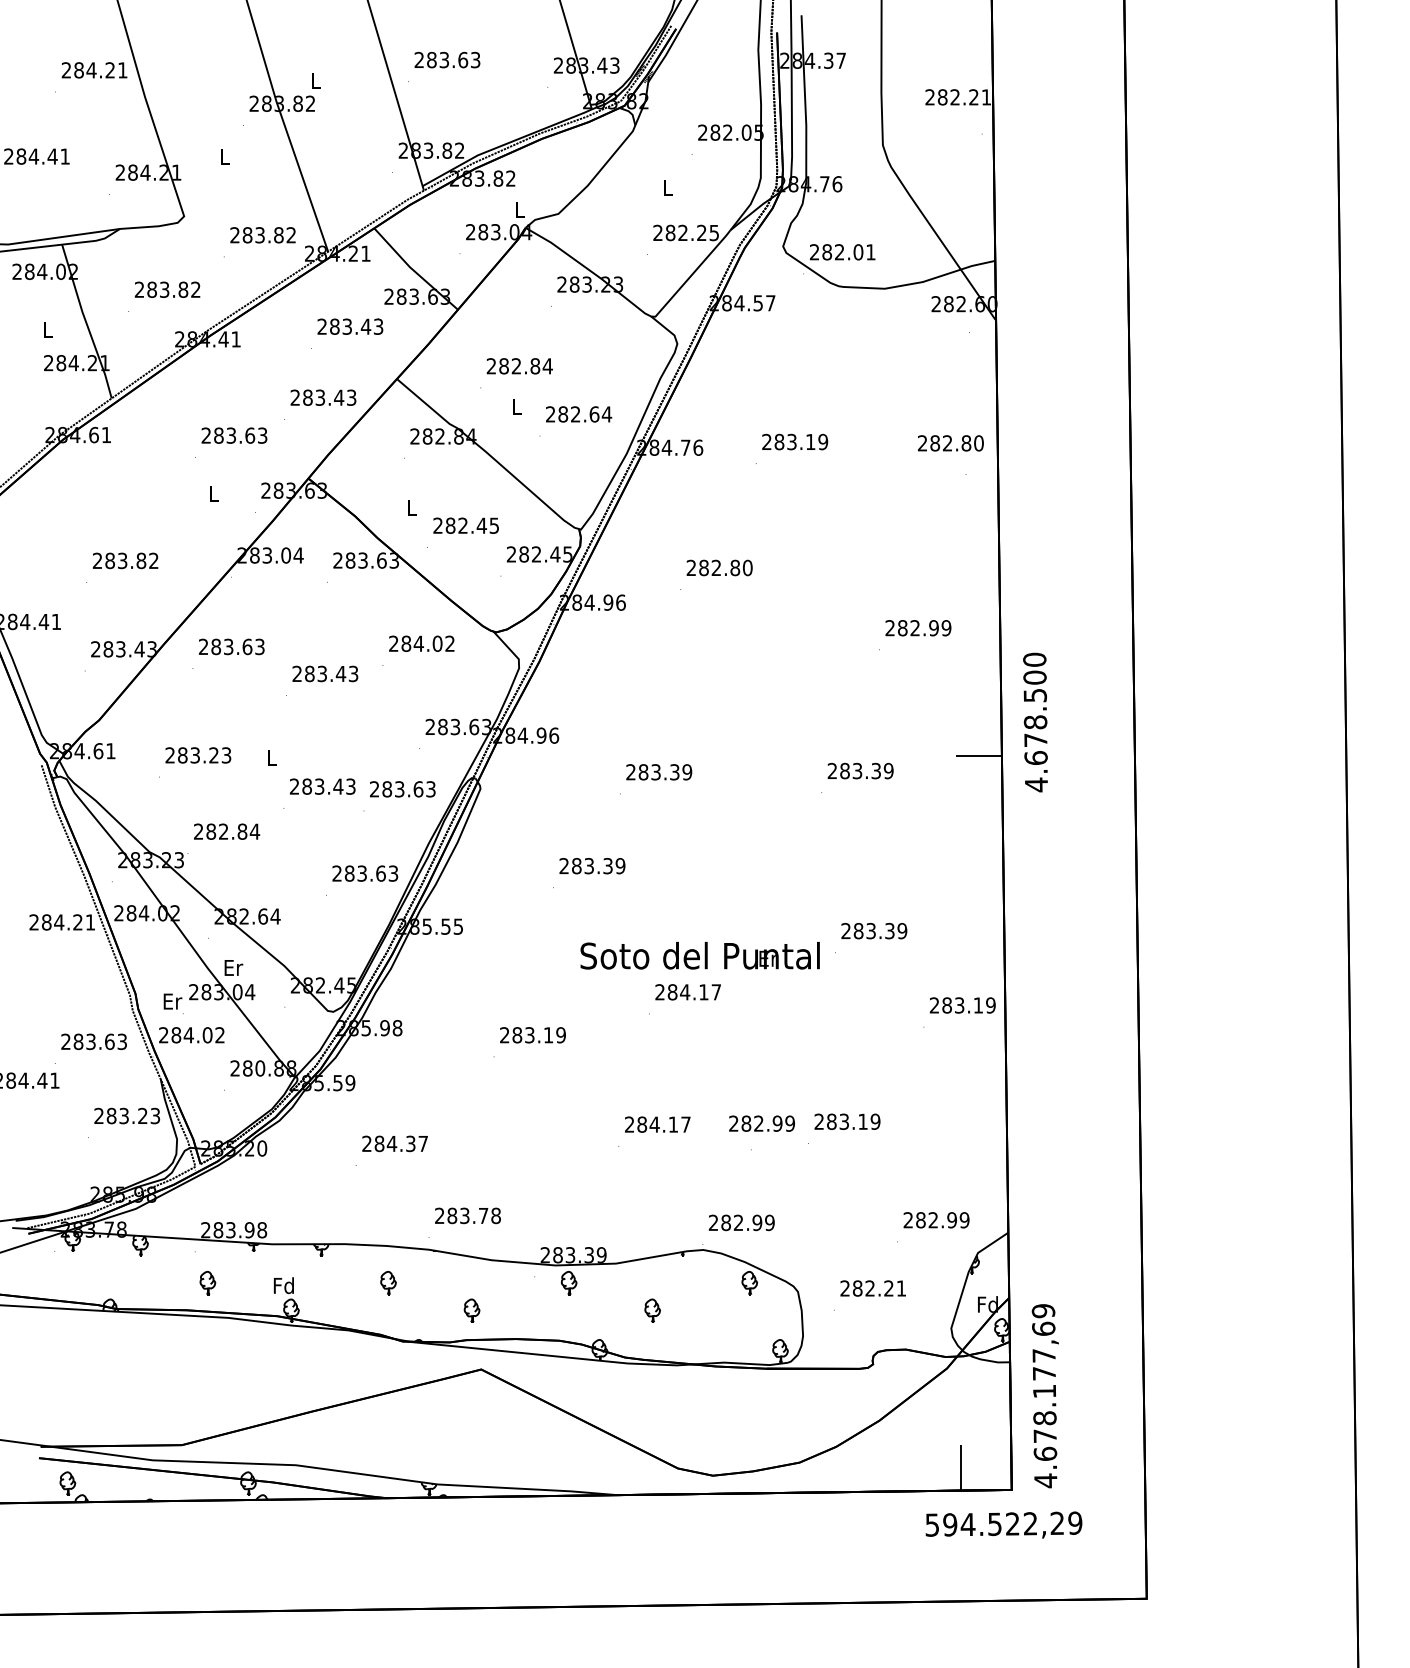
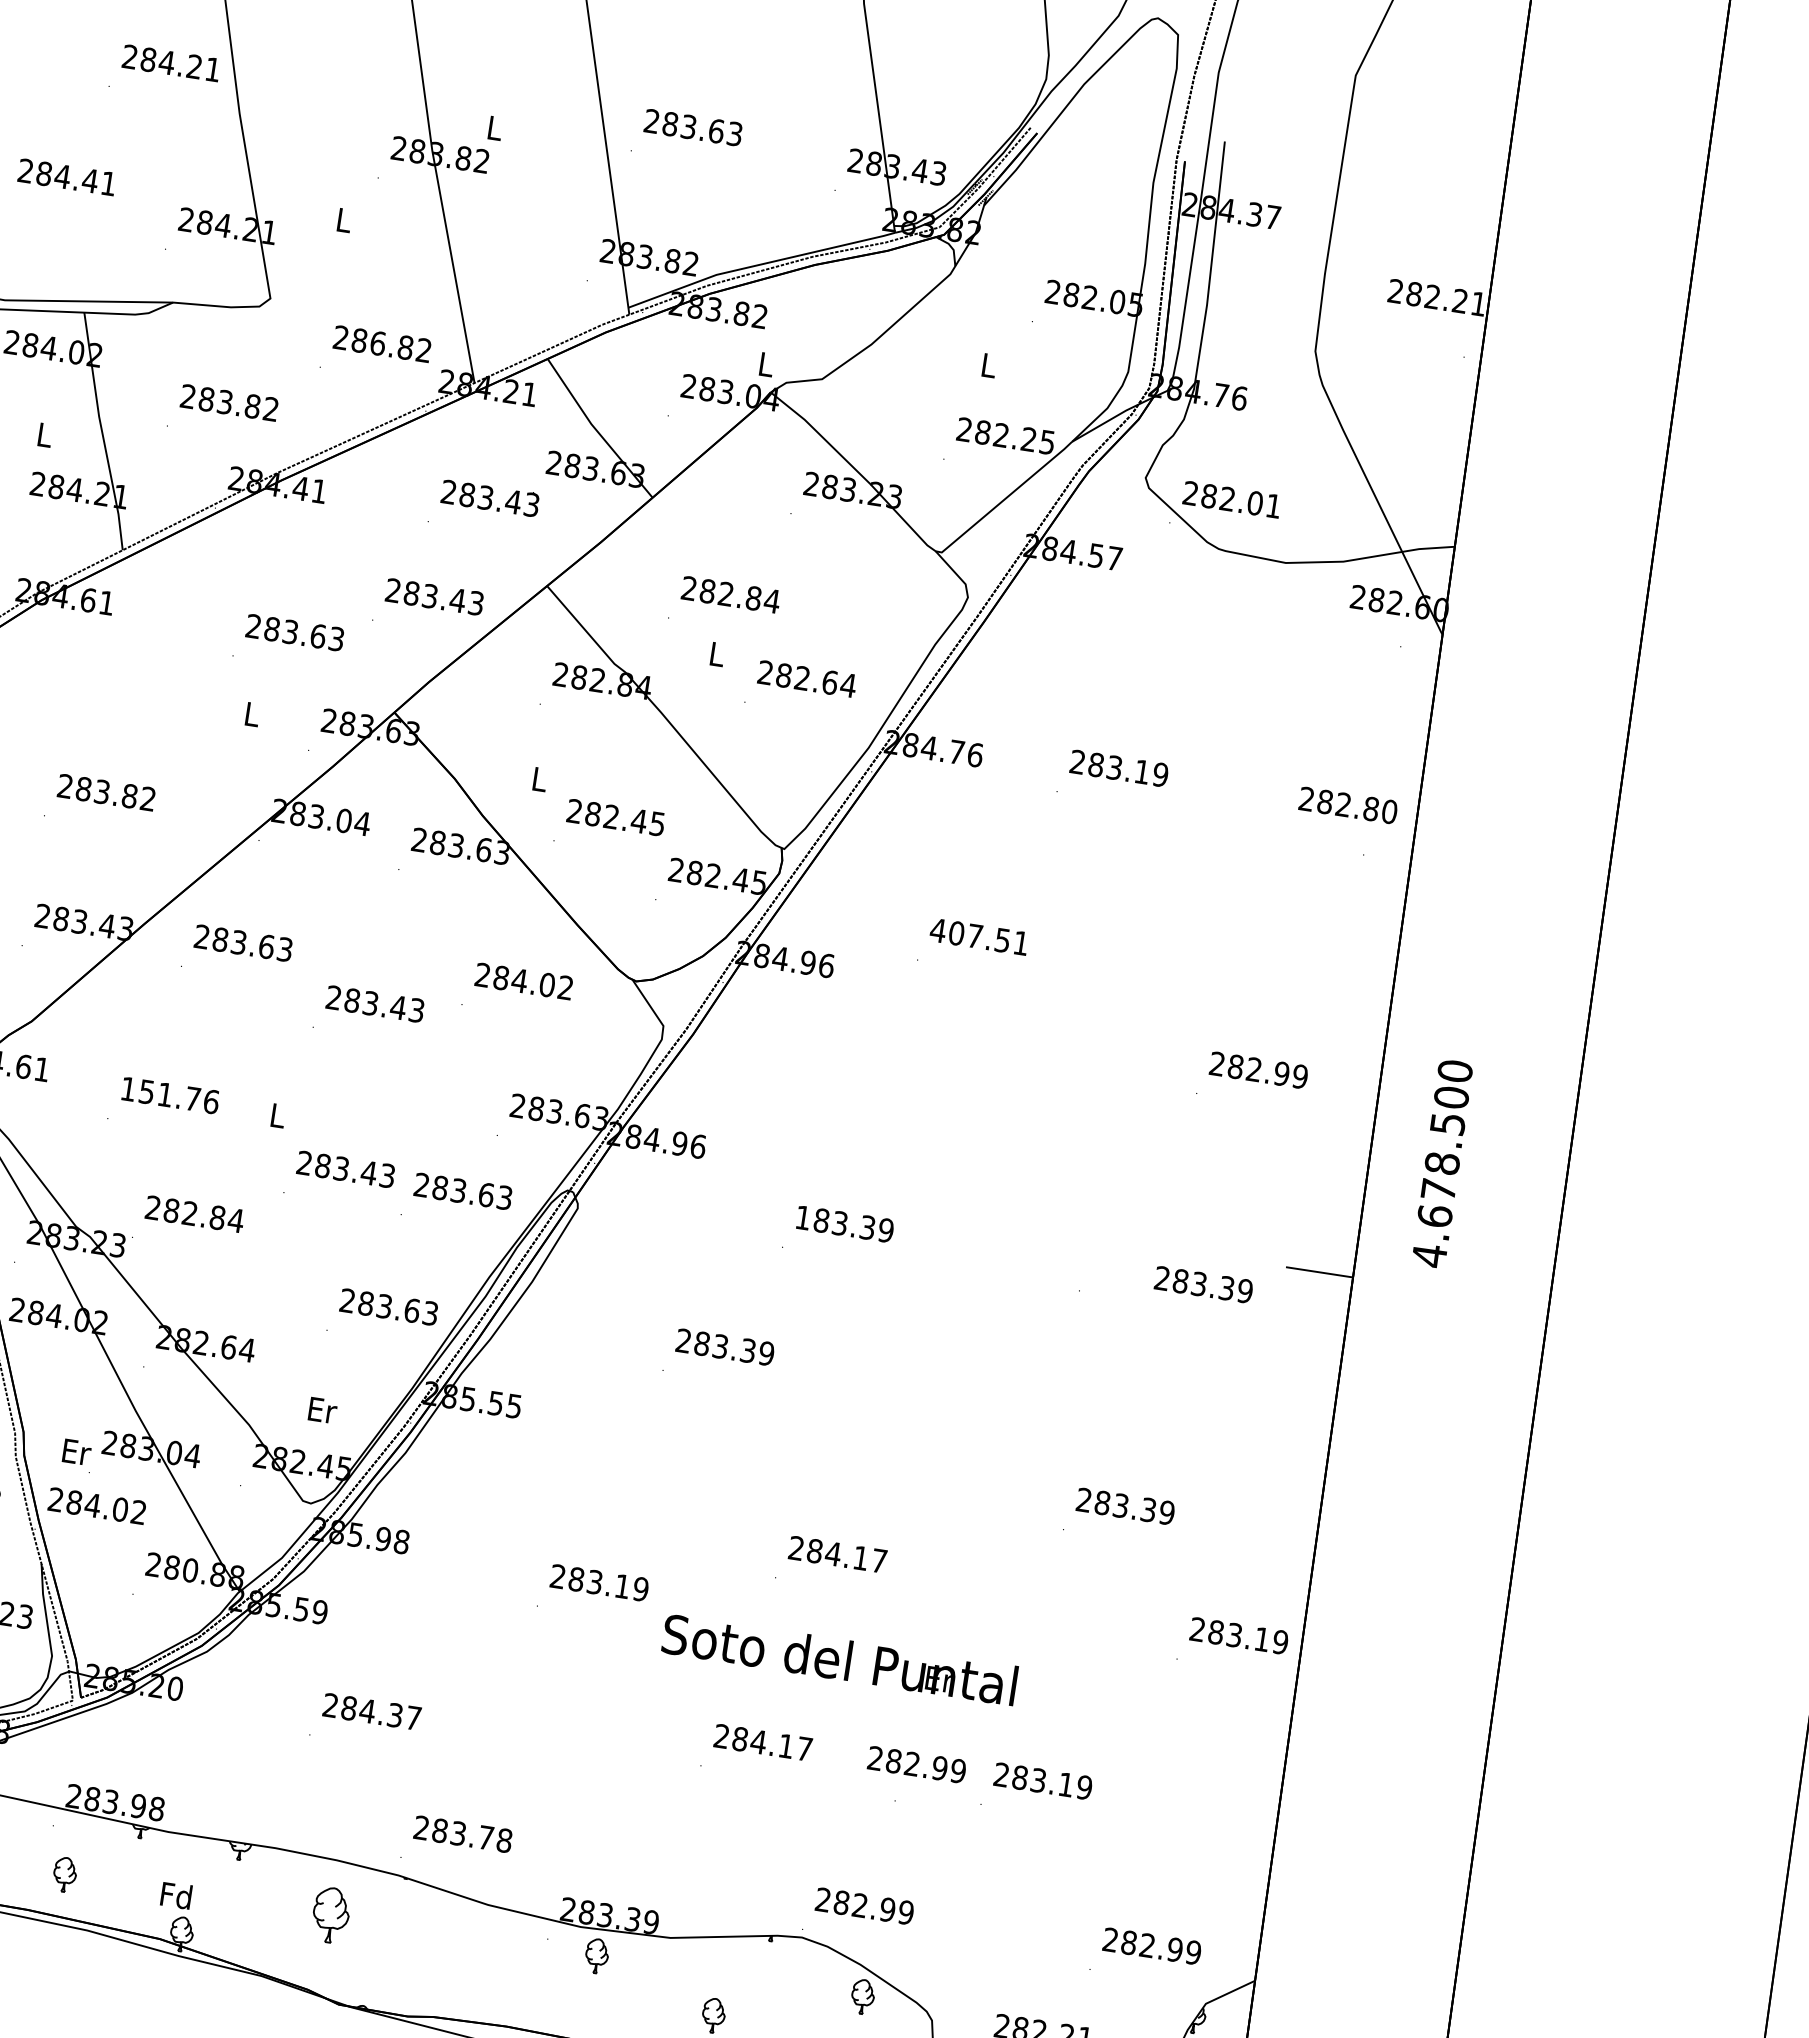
text: (260, 235) -> (378, 343), 283.82 -> 286.82
text: (719, 567) -> (979, 936), 282.80 -> 407.51
text: (1035, 722) -> (1442, 1163), moved
text: (198, 755) -> (170, 1095), 283.23 -> 151.76
text: (860, 770) -> (1203, 1283), moved
text: (630, 772) -> (802, 1218), 283.39 -> 183.39
text: (699, 955) -> (838, 1659), moved
text: (233, 967) -> (322, 1409), moved
part: (388, 1283) -> (330, 1915), size x1.6
part: (471, 1310) -> (447, 1974), removed

